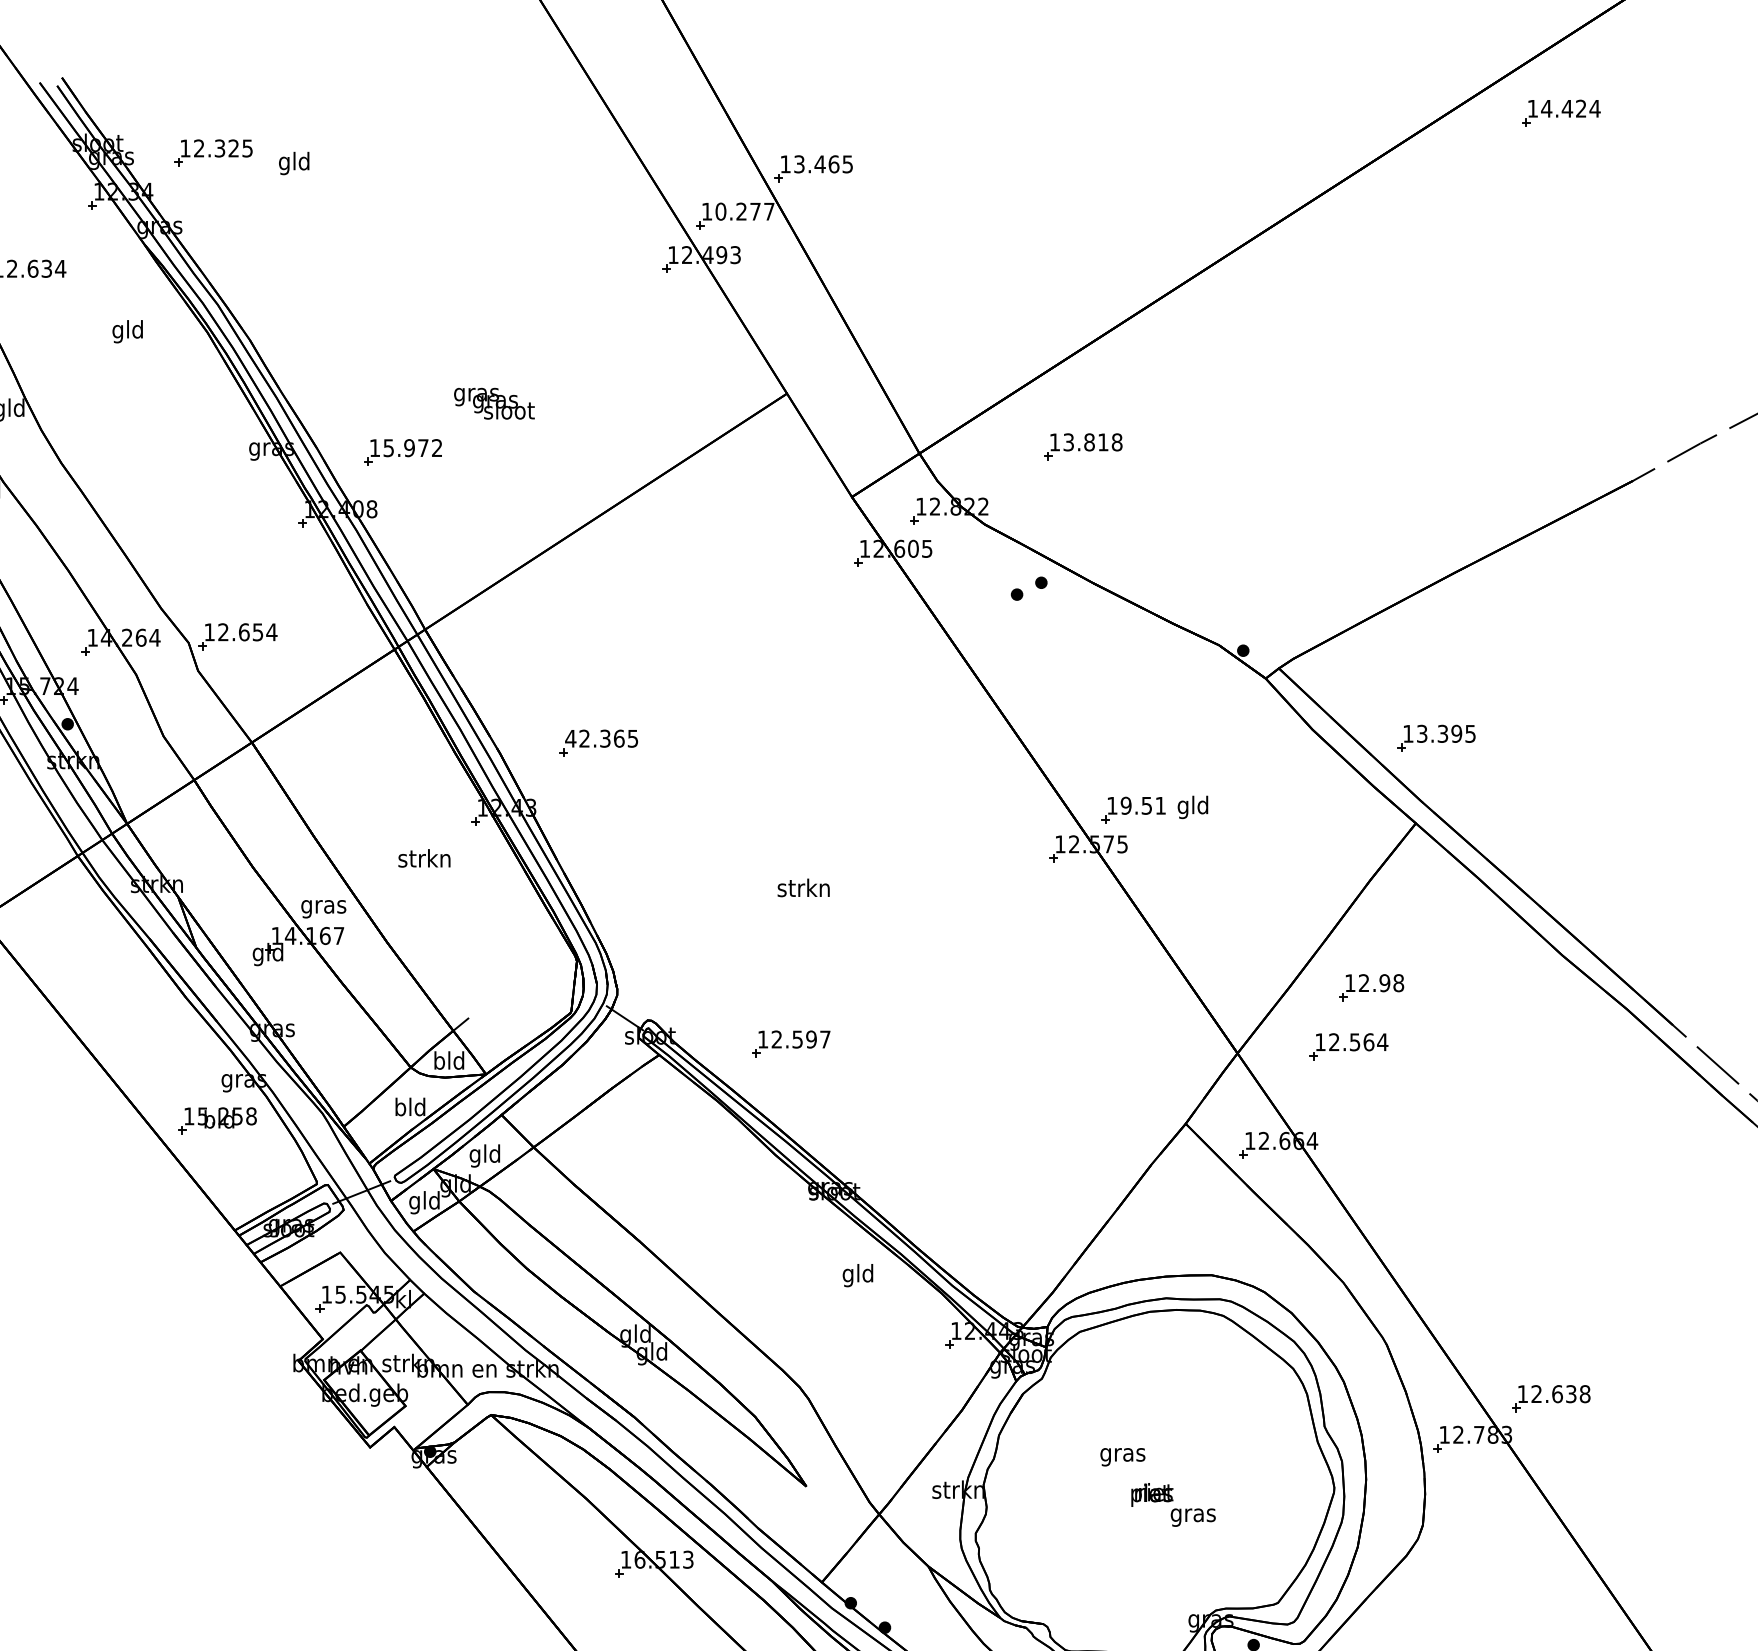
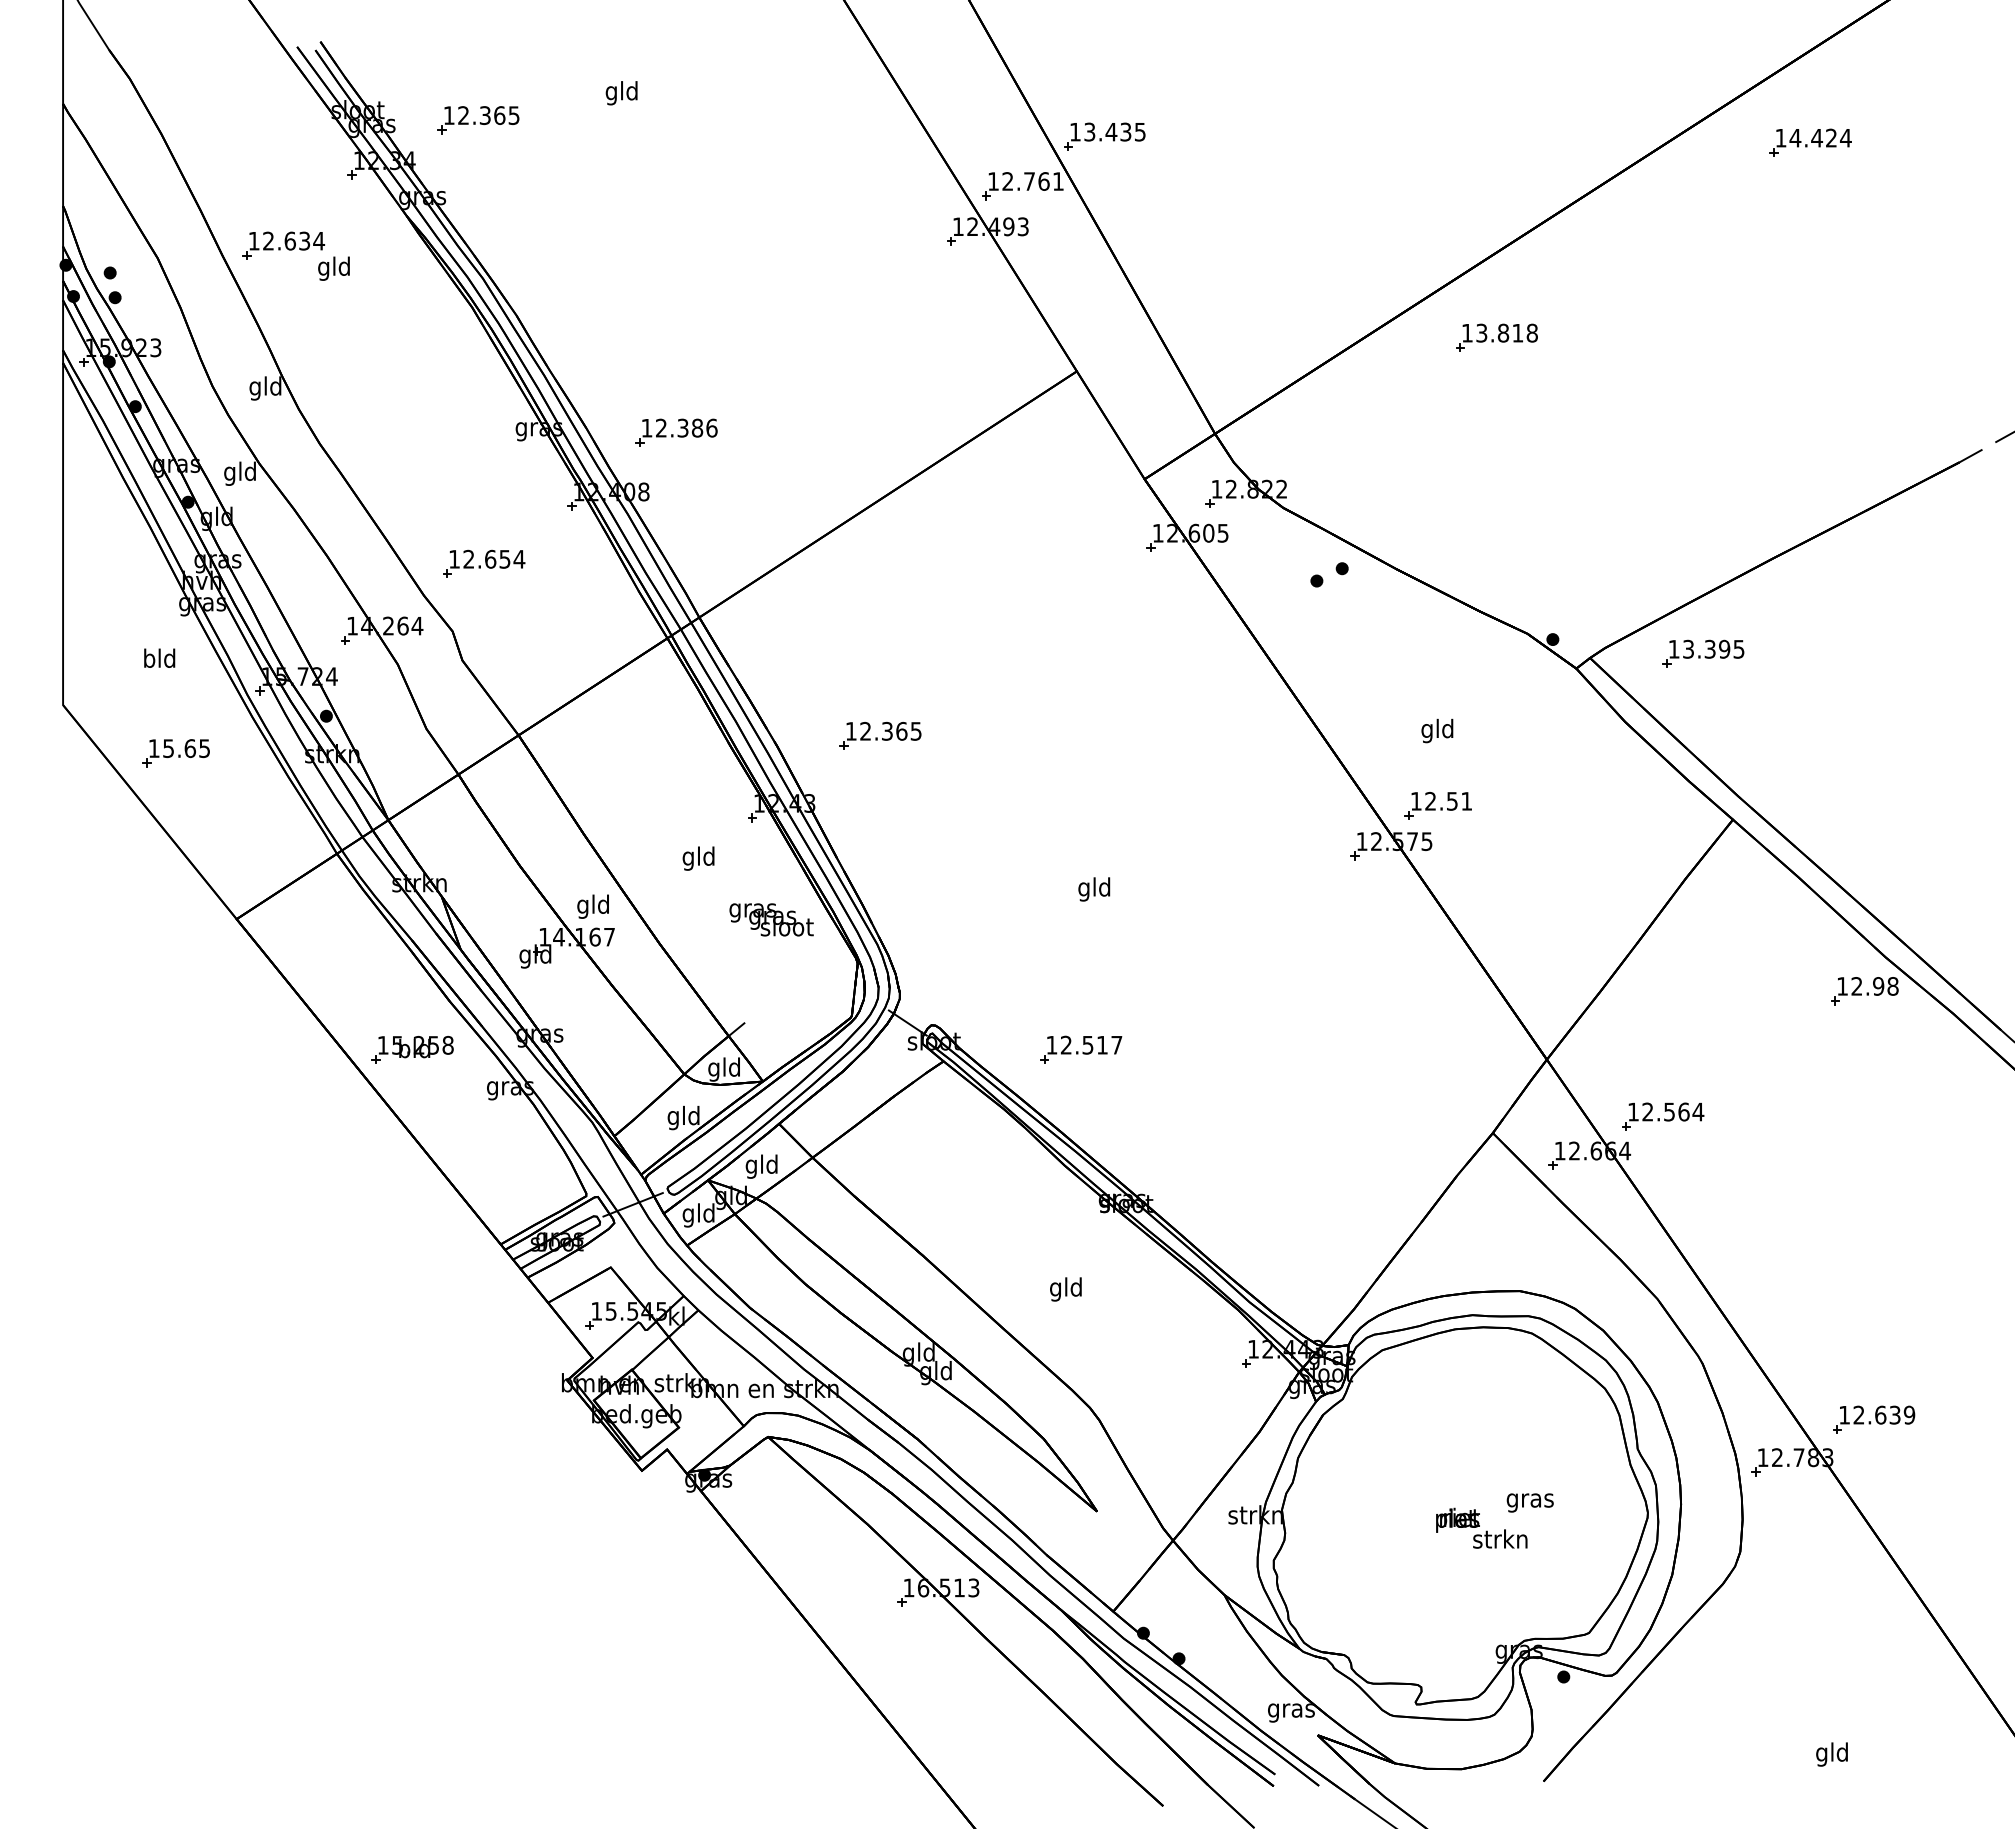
part: (1561, 112) -> (1810, 142), moved
text: (233, 148) -> (499, 115), 12.325 -> 12.365
text: (293, 163) -> (621, 93), moved
text: (833, 163) -> (1125, 131), 13.465 -> 13.435
text: (744, 211) -> (1032, 181), 10.277 -> 12.761
text: (127, 331) -> (333, 268), moved
text: (494, 403) -> (771, 919), moved
part: (1082, 446) -> (1496, 337), moved
text: (412, 447) -> (686, 427), 15.972 -> 12.386
part: (238, 636) -> (484, 563), moved
part: (1436, 737) -> (1703, 653), moved
text: (571, 738) -> (851, 731), 42.365 -> 12.365
text: (1125, 805) -> (1430, 801), 19.51 -> 12.51
text: (1193, 806) -> (1437, 730), moved
text: (424, 860) -> (698, 858), strkn -> gld
text: (803, 890) -> (1094, 889), strkn -> gld
text: (323, 906) -> (593, 906), gras -> gld
part: (1371, 988) -> (1864, 991), moved
text: (811, 1038) -> (1102, 1044), 12.597 -> 12.517
part: (1349, 1046) -> (1663, 1116), moved
text: (439, 1062) -> (714, 1069), bld -> gld
text: (400, 1108) -> (673, 1117), bld -> gld
part: (217, 1120) -> (412, 1049), moved
text: (857, 1275) -> (1065, 1289), moved
text: (1585, 1394) -> (1909, 1415), 12.638 -> 12.639
text: (1122, 1456) -> (1529, 1502), moved
text: (1193, 1515) -> (1500, 1541), gras -> strkn

